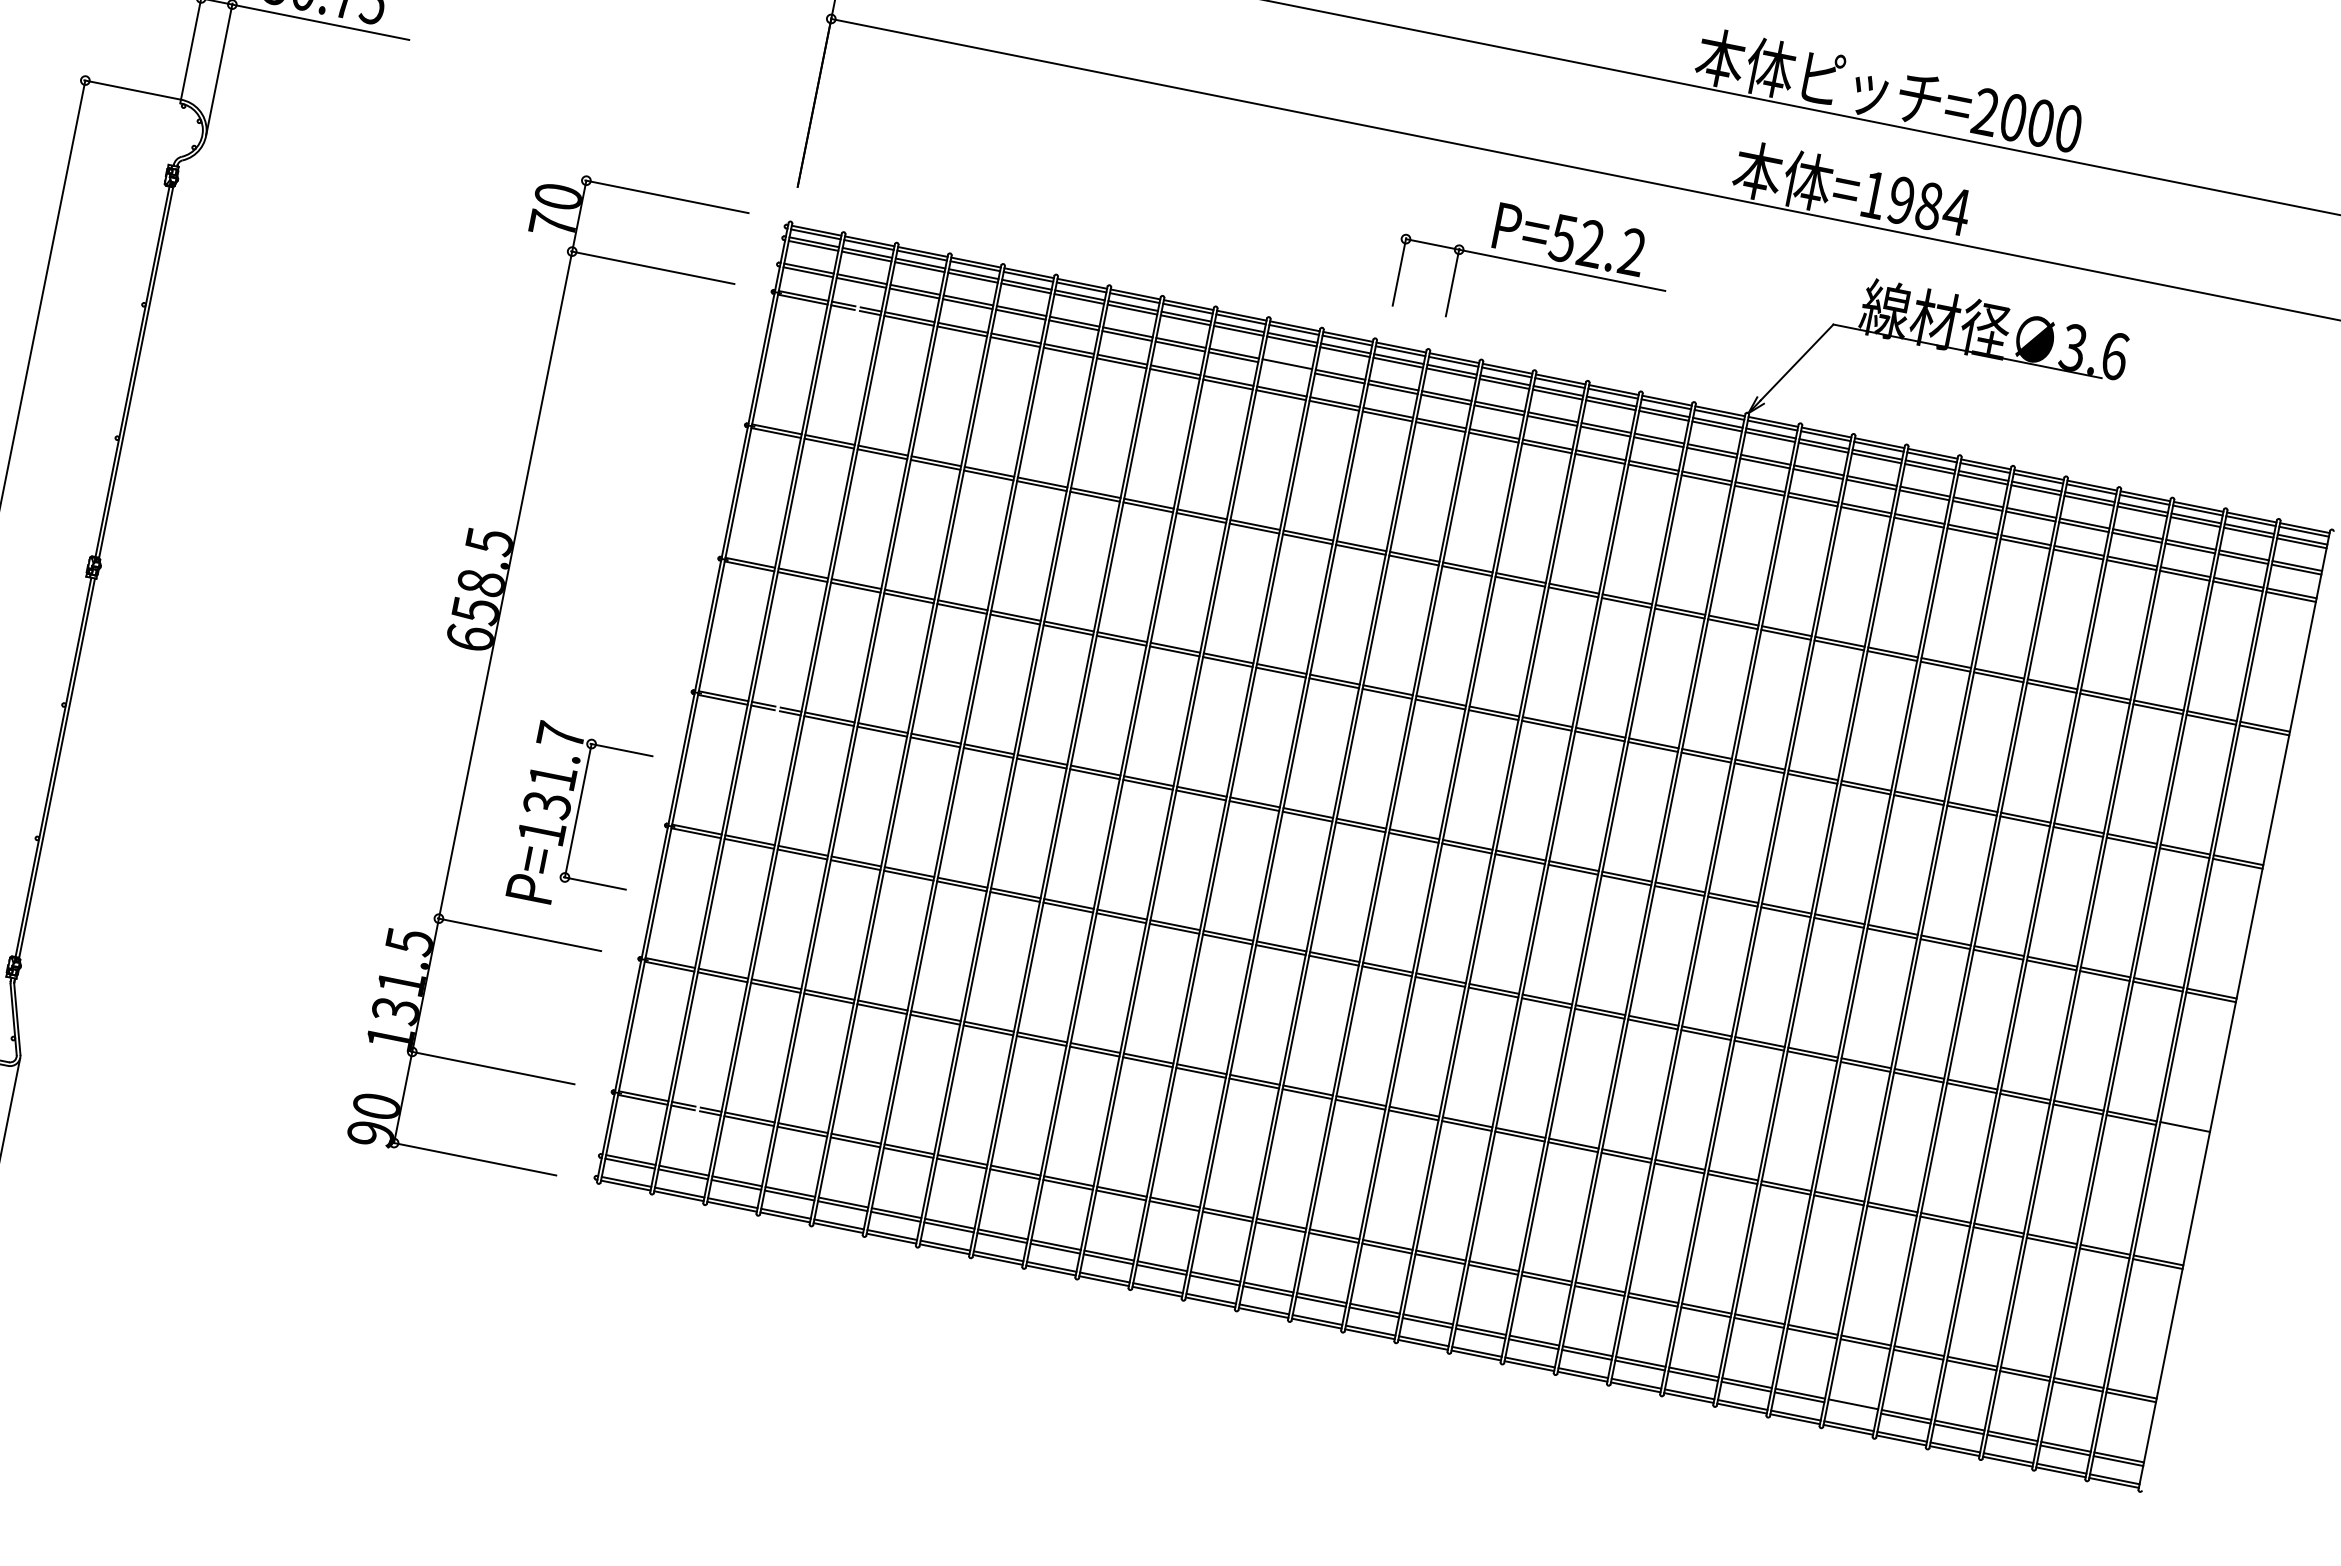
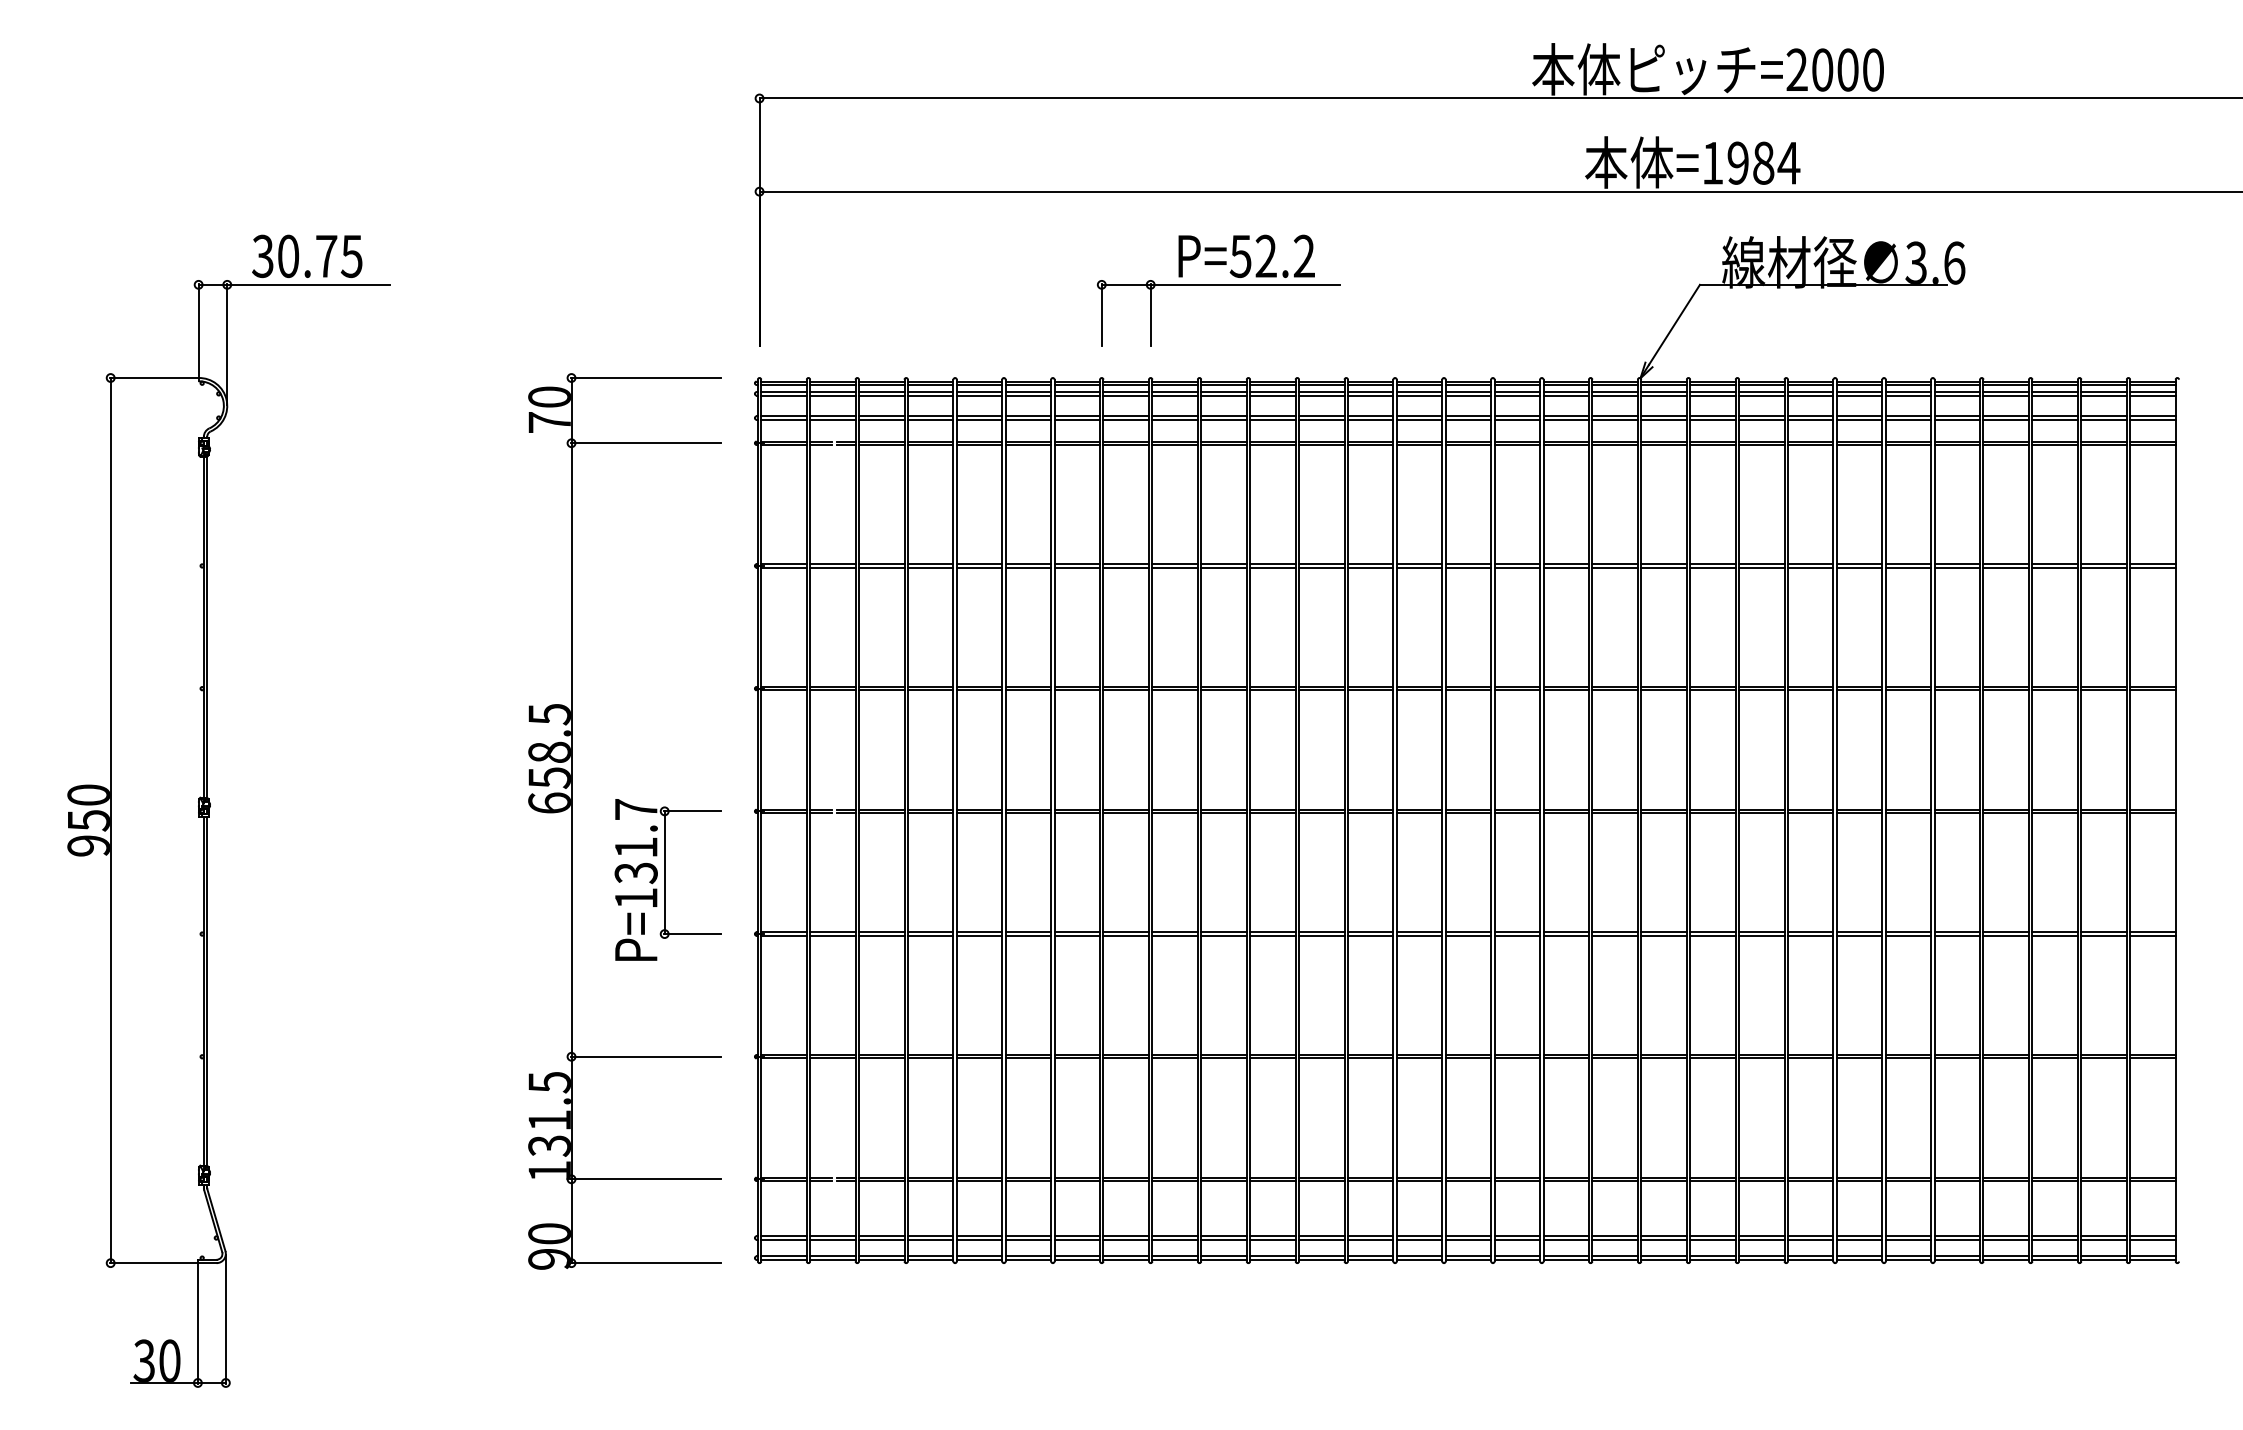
part: (1531, 270) -> (1218, 290), moved
line: (1286, 367) -> (1223, 419), added
part: (579, 818) -> (667, 879), moved
line: (2184, 1130) -> (2152, 935), added
line: (1852, 1407) -> (1908, 1239), added

